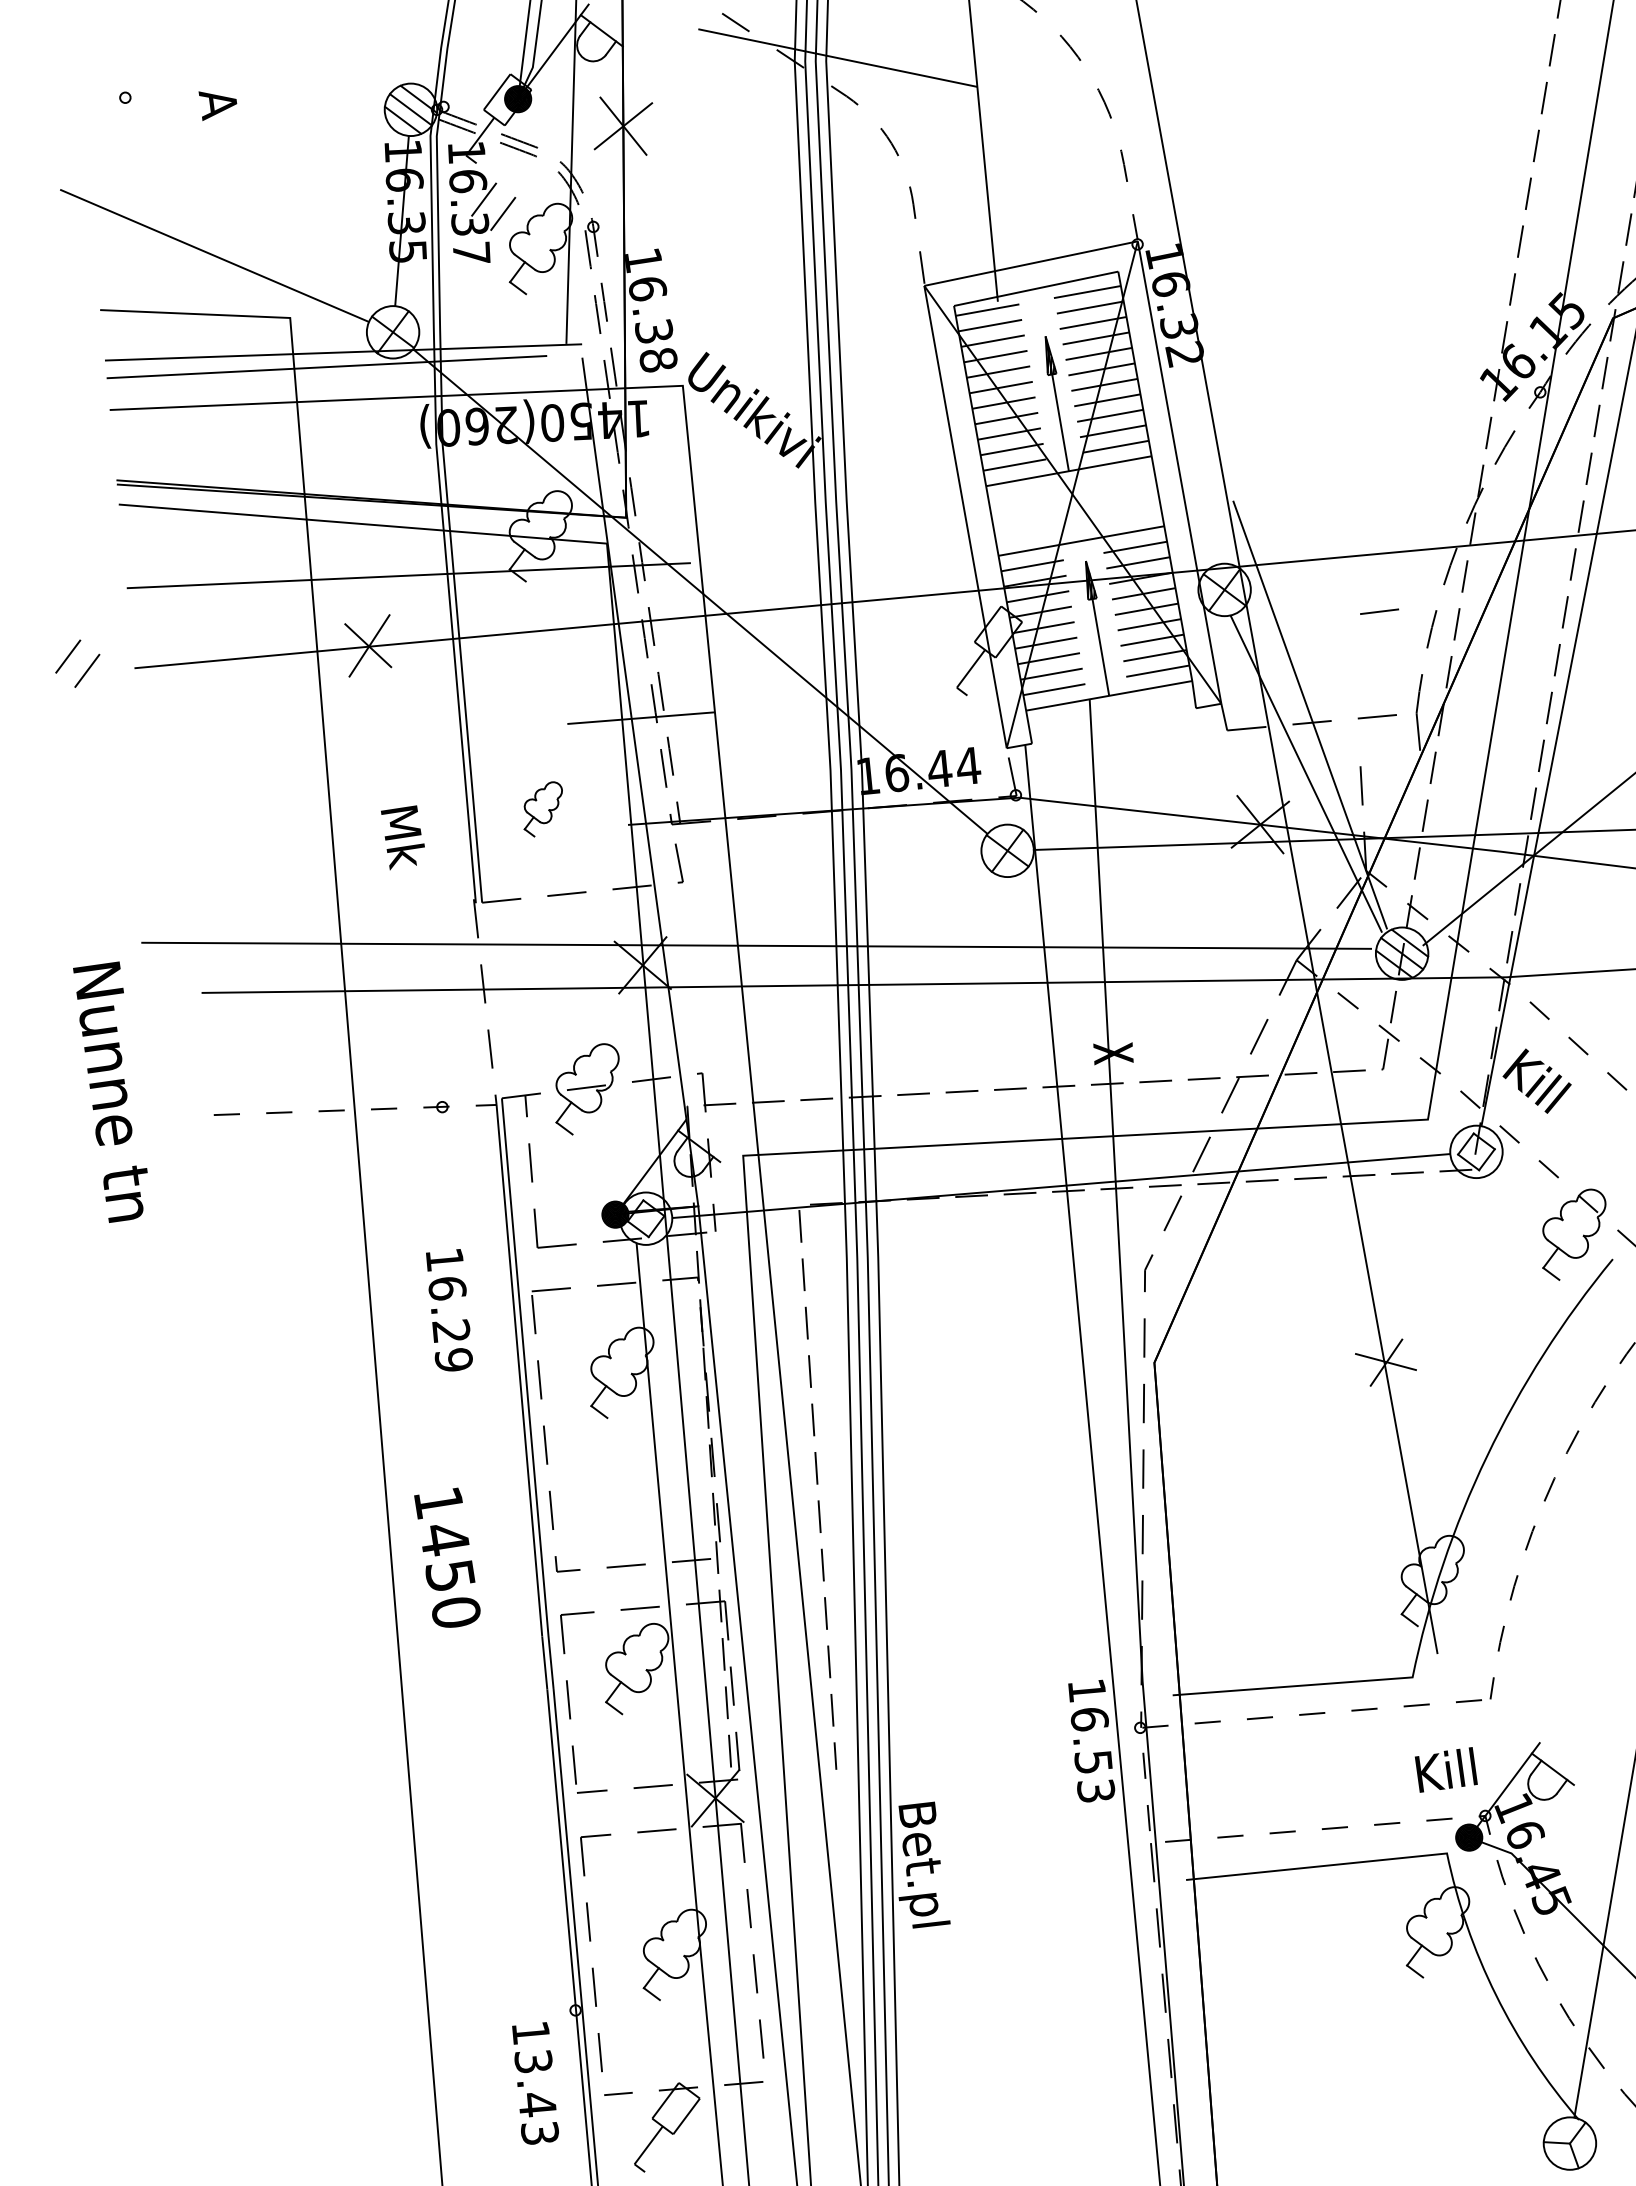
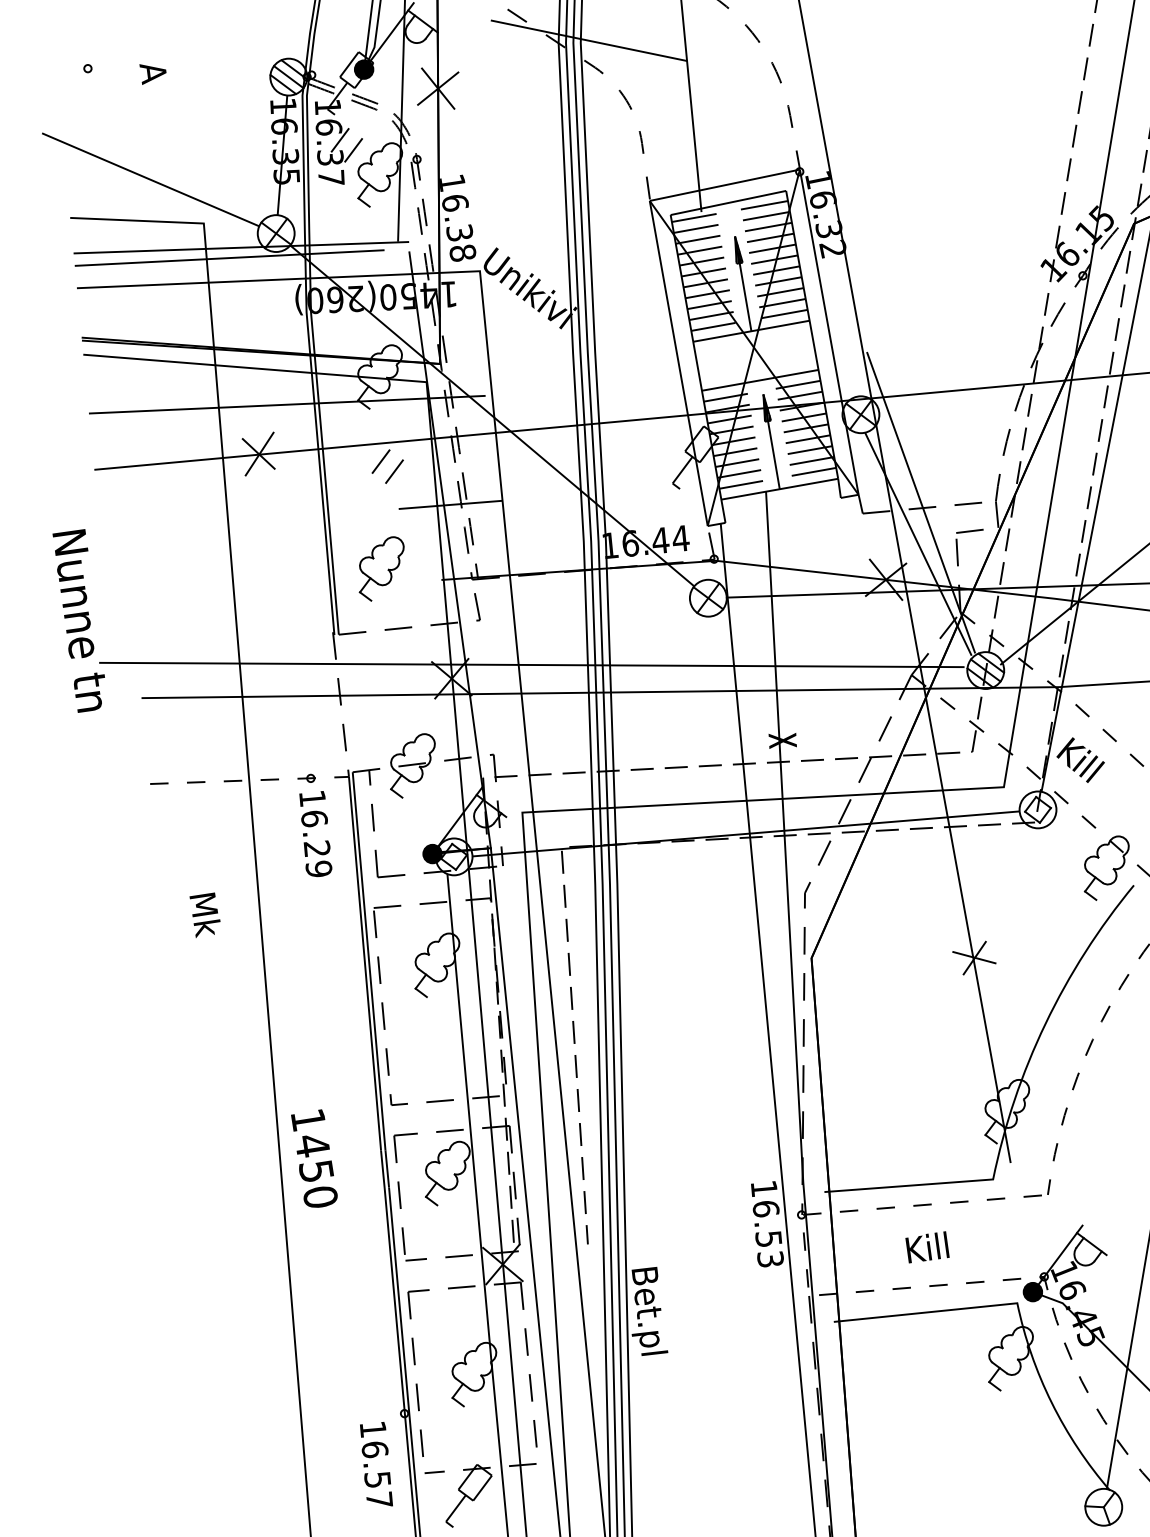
line: (1379, 611) -> (969, 531), moved
part: (70, 655) -> (382, 460), moved
part: (543, 809) -> (381, 569), size x1.67
text: (402, 837) -> (204, 915), moved
text: (110, 1091) -> (78, 620), moved
text: (449, 1310) -> (315, 834), moved
text: (447, 1557) -> (314, 1158), moved
text: (1445, 1769) -> (926, 1247), moved
text: (536, 2097) -> (377, 1474), 13.43 -> 16.57

